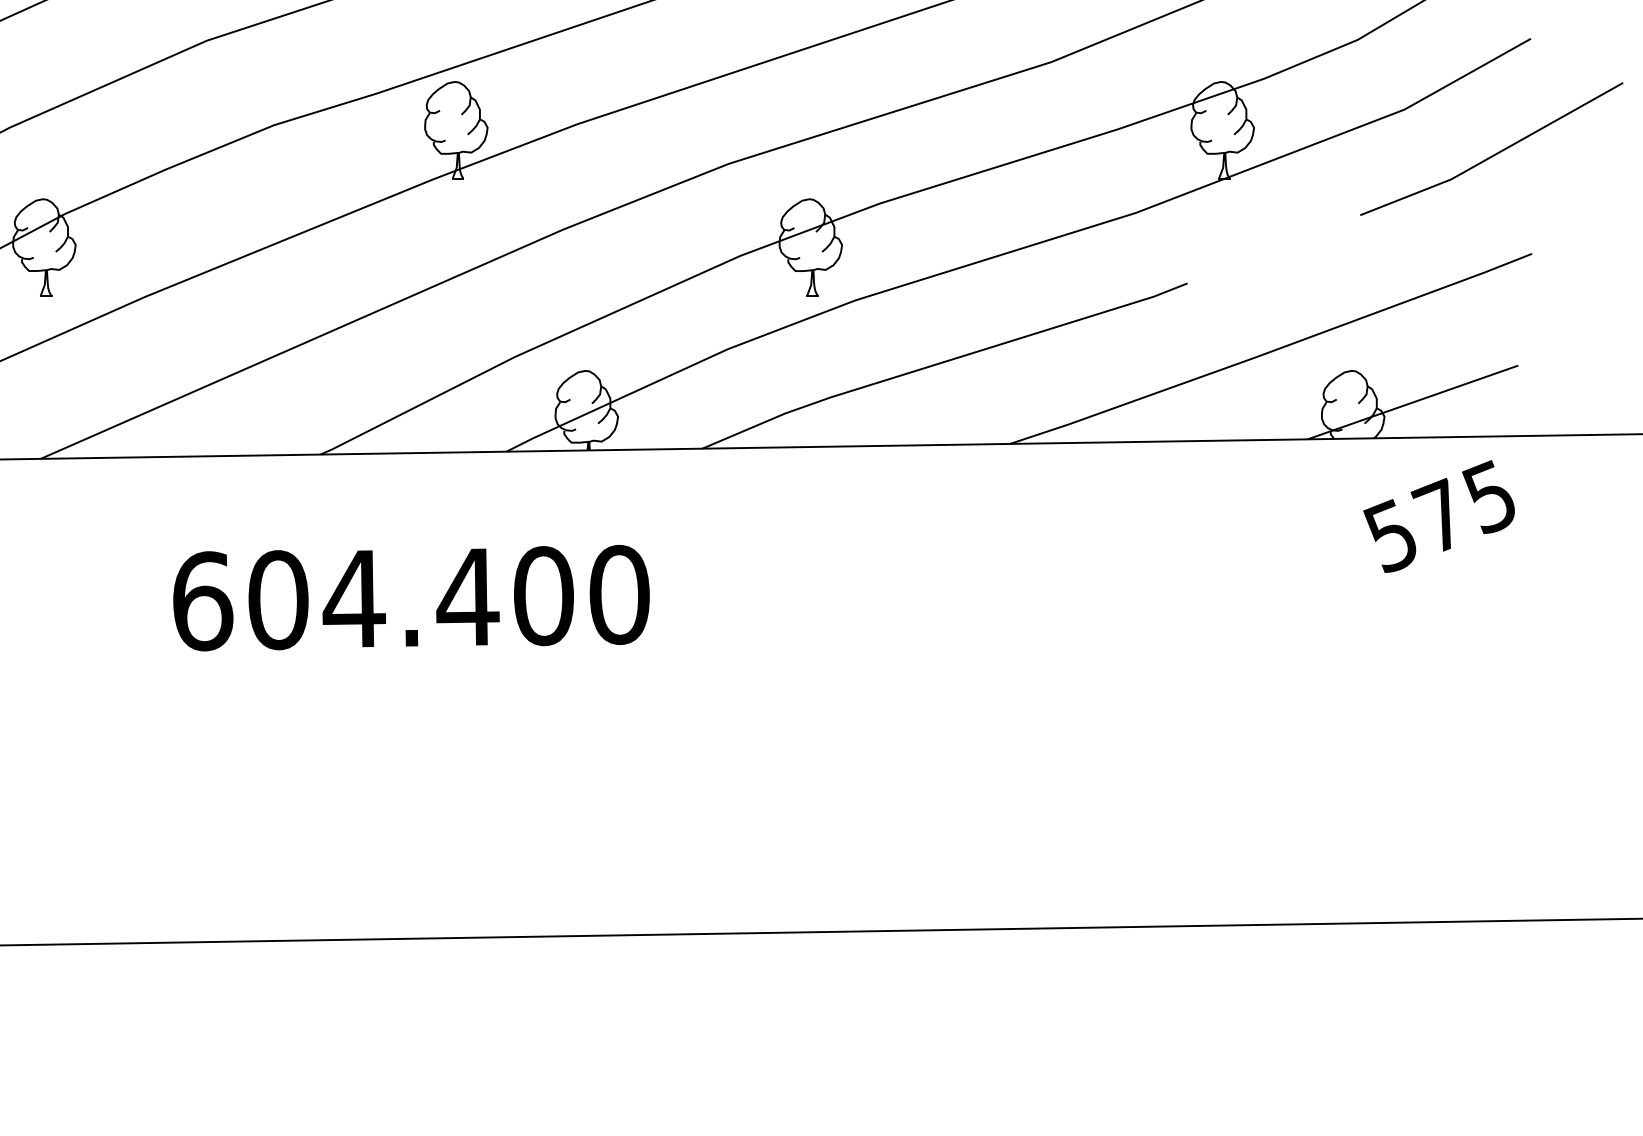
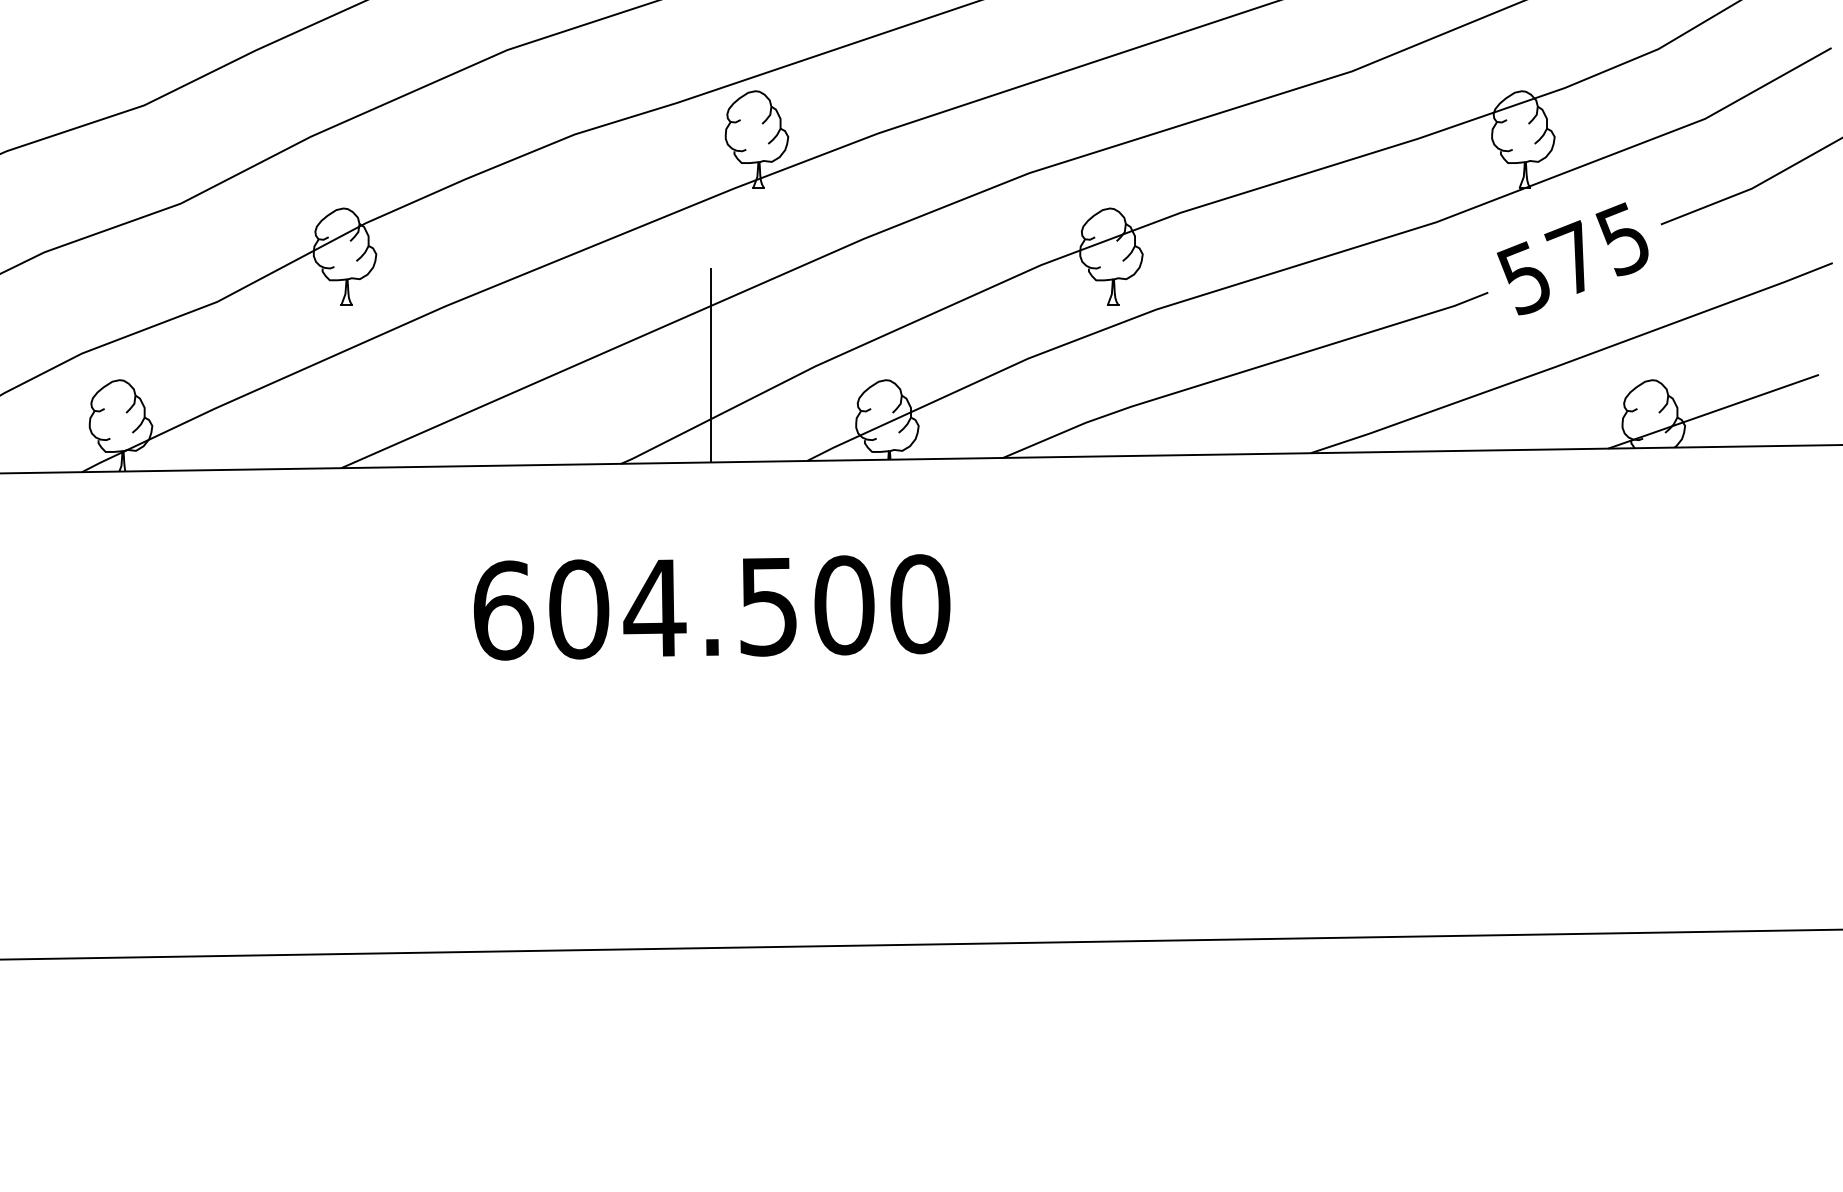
line: (410, 356) -> (711, 365), added
text: (1438, 516) -> (1572, 258), moved
text: (467, 598) -> (768, 607), 604.400 -> 604.500

